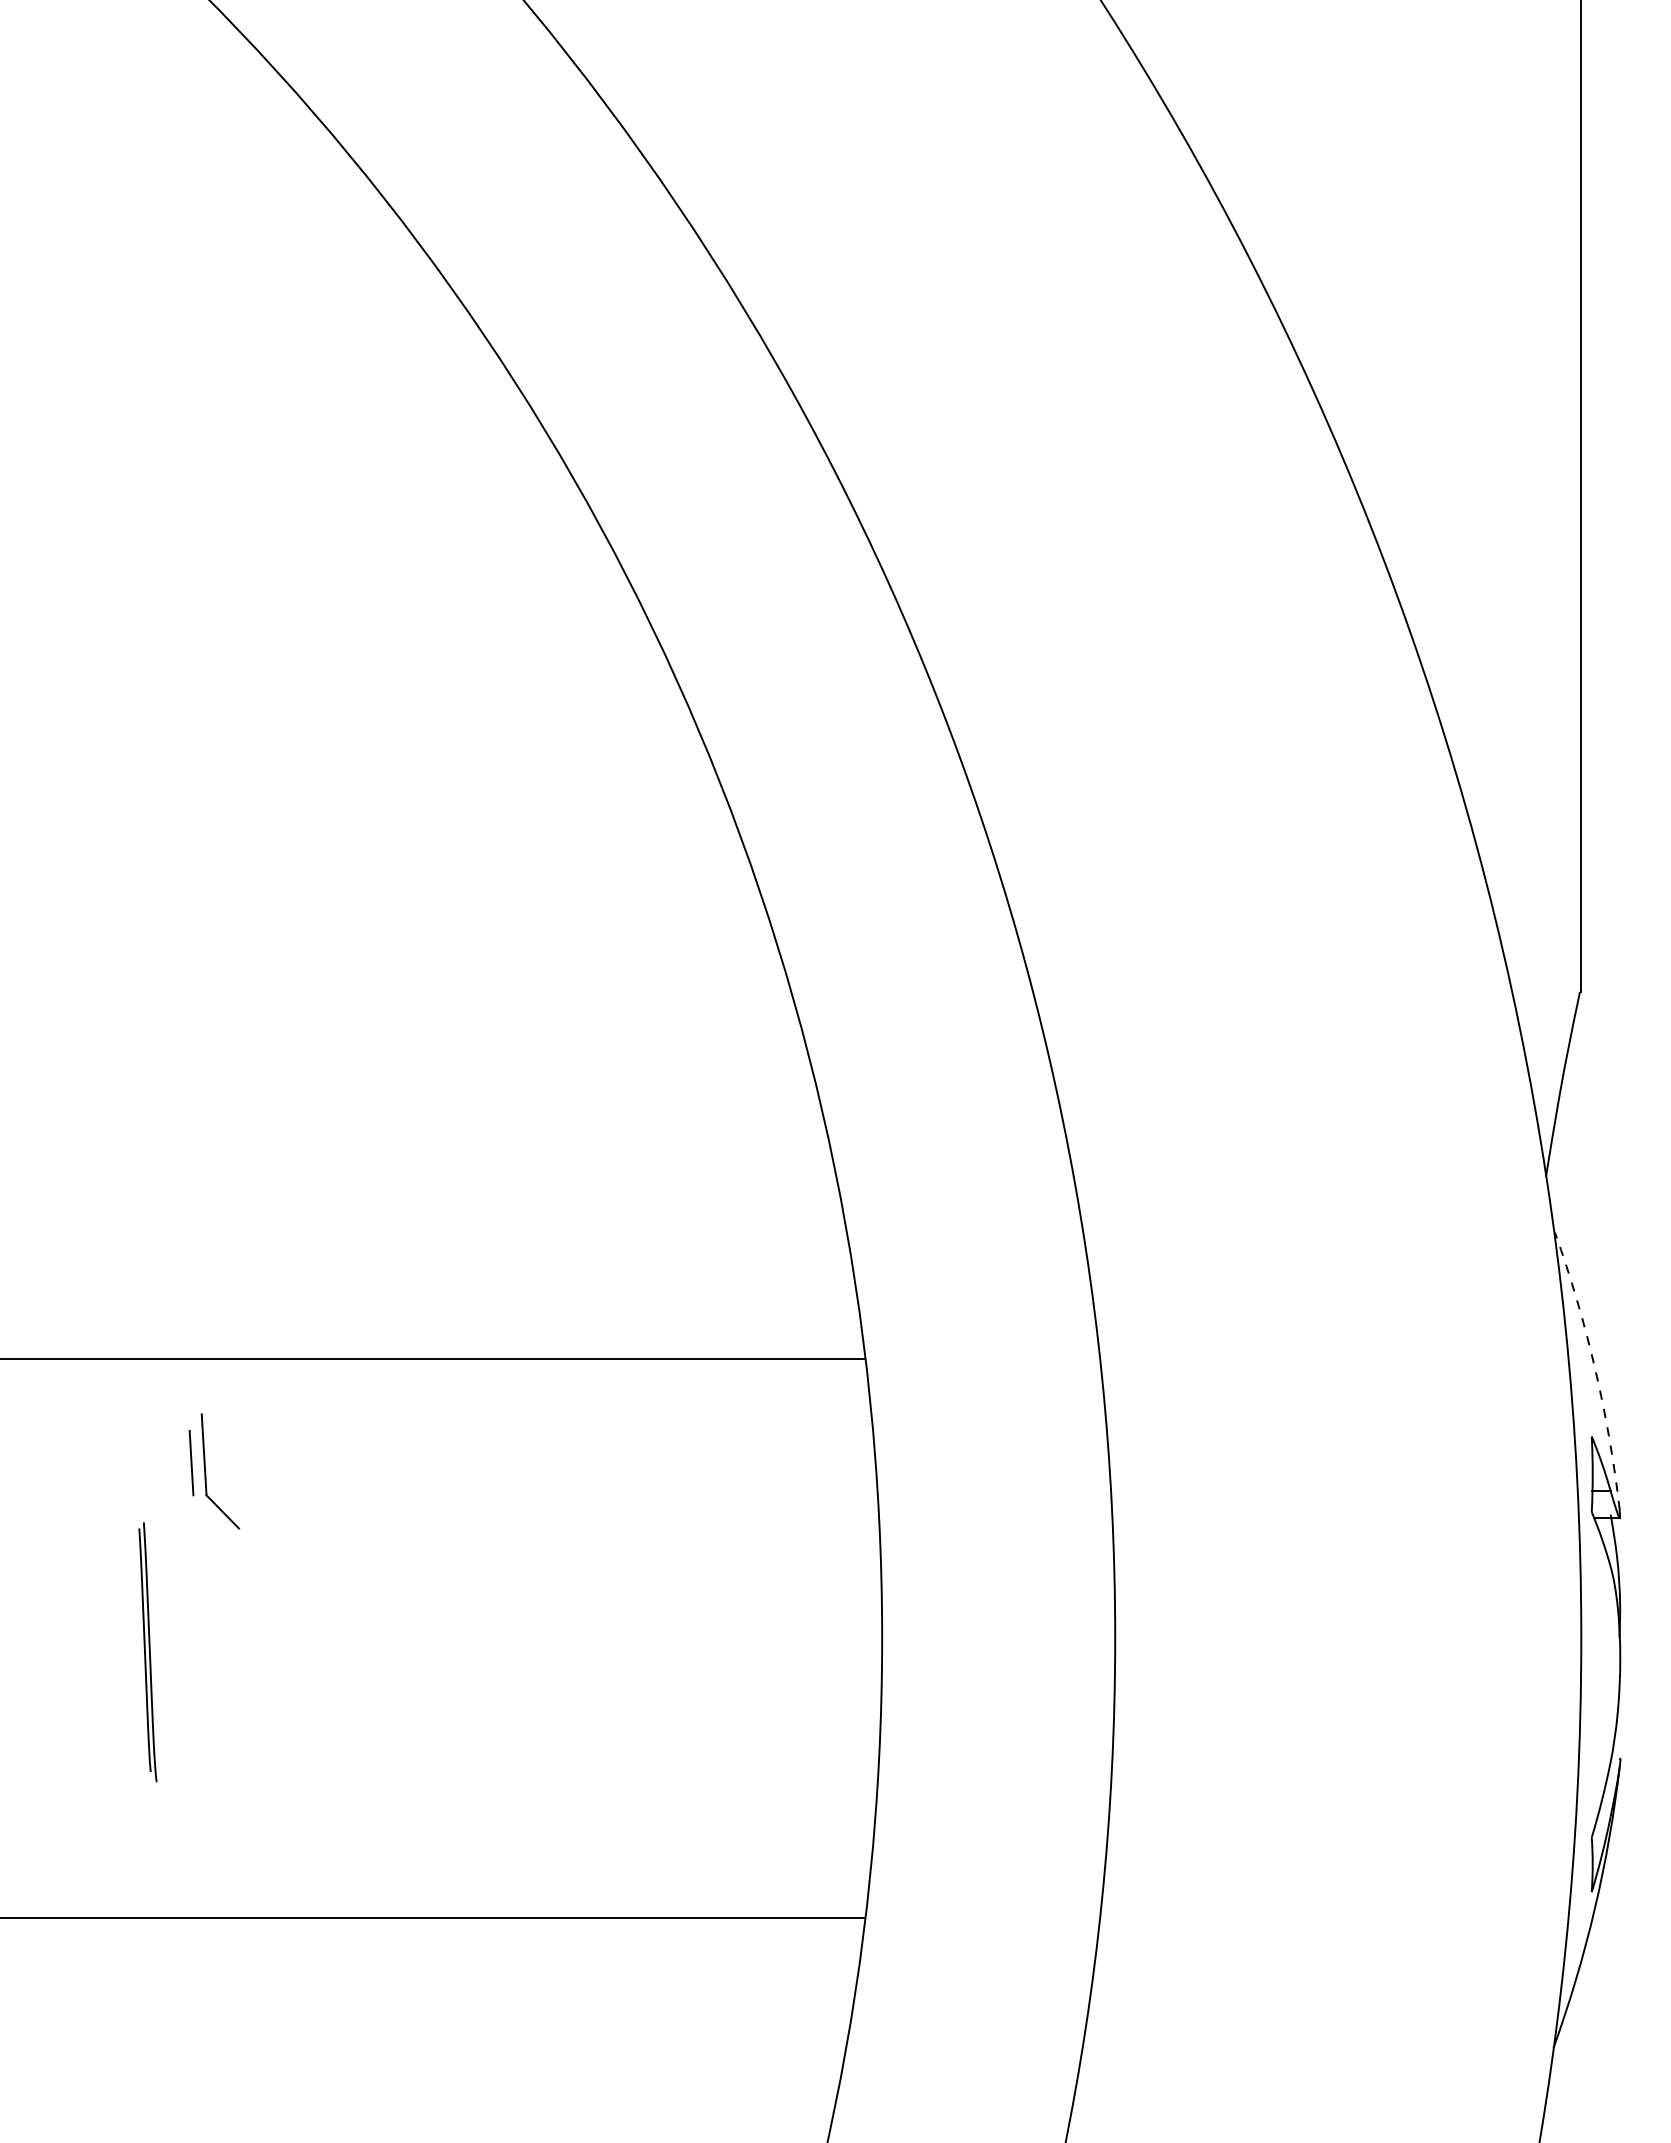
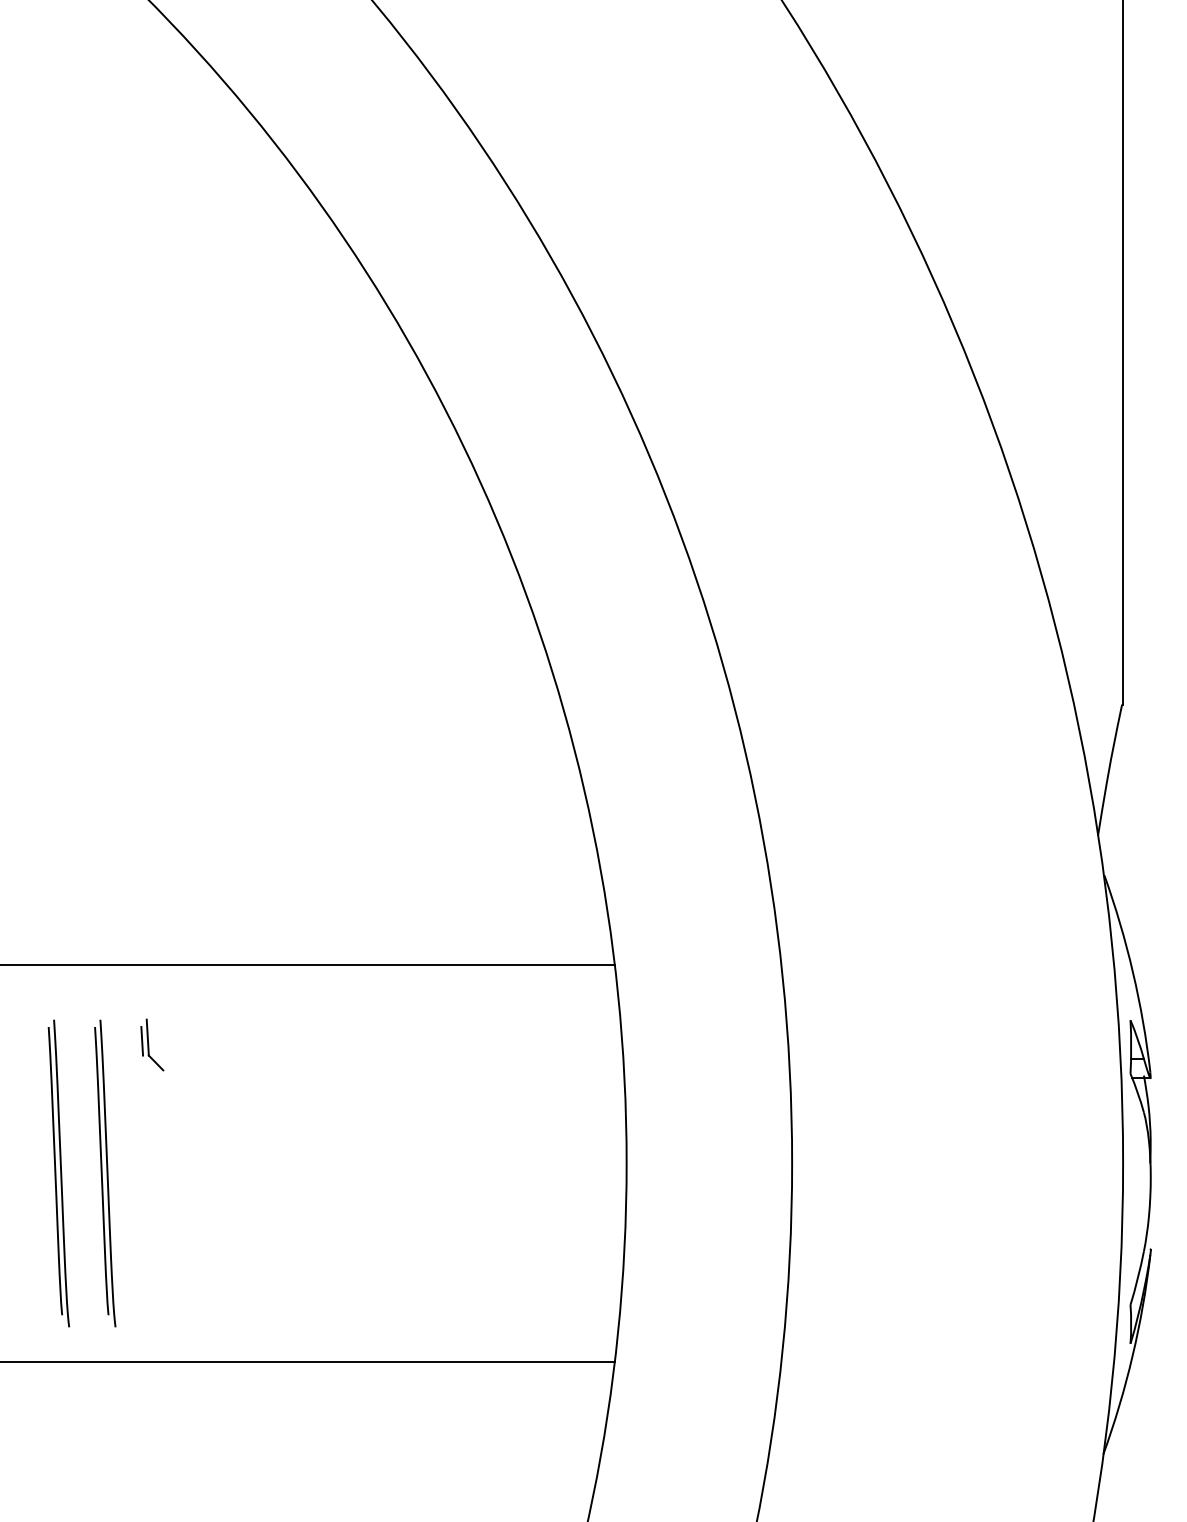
arc: (1595, 1369) -> (1133, 972), dashed -> solid
part: (213, 1471) -> (151, 1045), size x0.62
part: (82, 1651) -> (58, 1172), added
part: (147, 1651) -> (104, 1172), size x1.67

